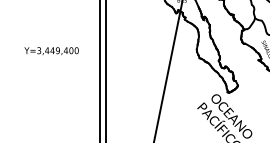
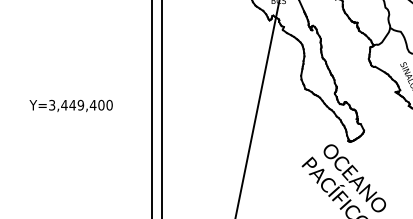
text: (51, 51) -> (70, 106), moved

